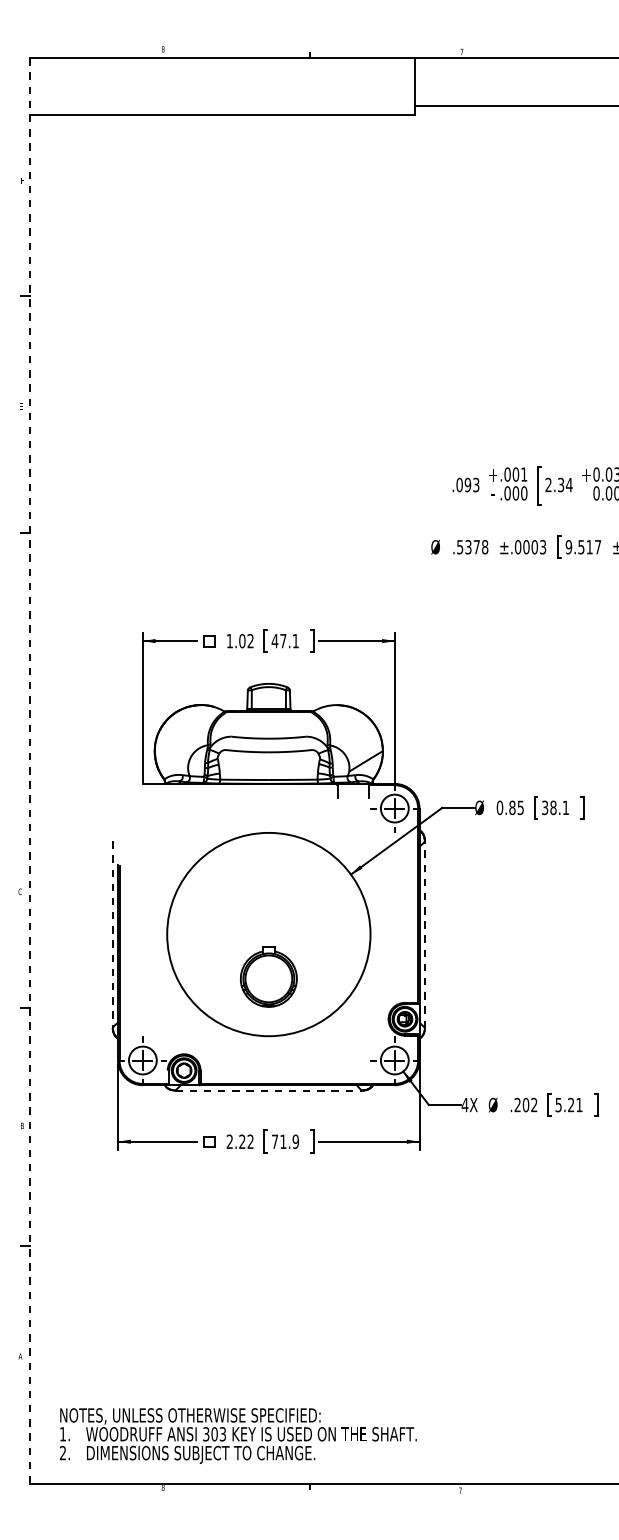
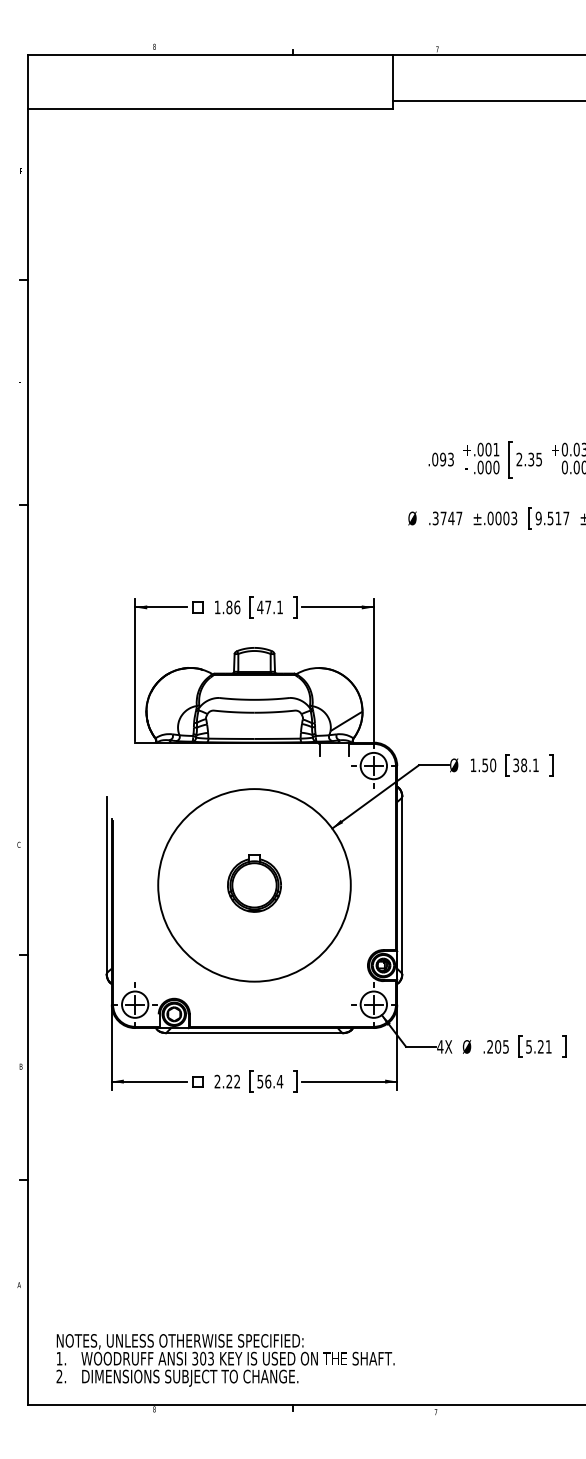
text: (568, 484) -> (538, 459), 2.34 -> 2.35
text: (472, 547) -> (447, 518), .5378 -> .3747
text: (246, 641) -> (233, 607), 1.02 -> 1.86
line: (30, 771) -> (28, 730), dashed -> solid
text: (510, 808) -> (483, 765), 0.85 -> 1.50
line: (425, 933) -> (402, 884), dashed -> solid
line: (112, 934) -> (106, 885), dashed -> solid
part: (268, 976) -> (254, 883), moved
line: (269, 1090) -> (255, 1033), dashed -> solid
text: (533, 1104) -> (505, 1046), .202 -> .205
text: (285, 1141) -> (270, 1081), 71.9 -> 56.4

